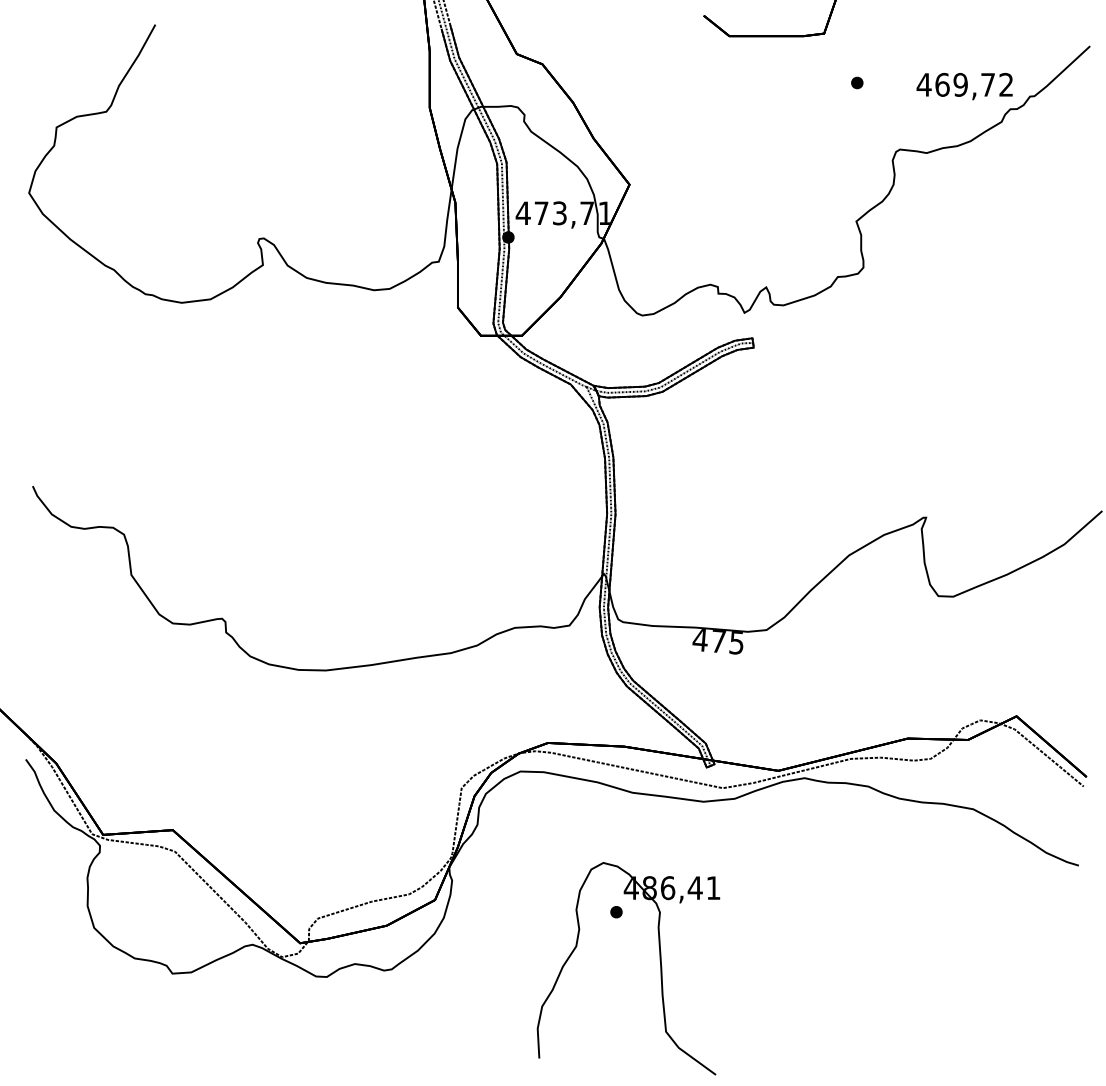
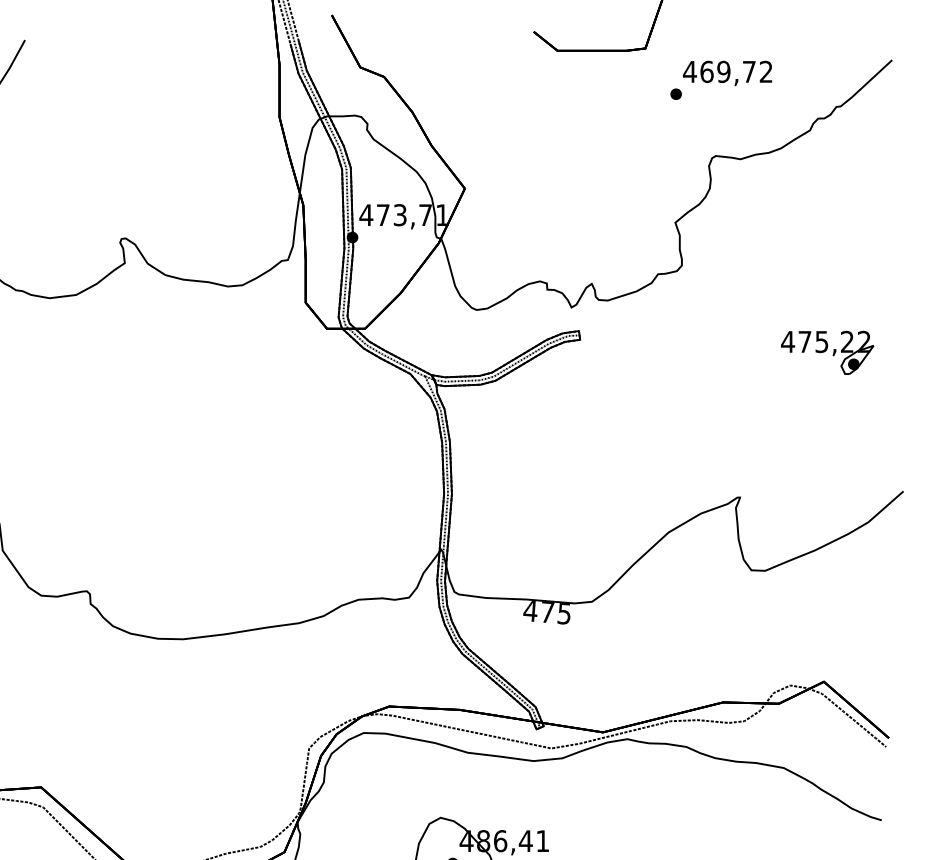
text: (964, 86) -> (727, 73), moved
part: (1020, 361) -> (827, 352), added

